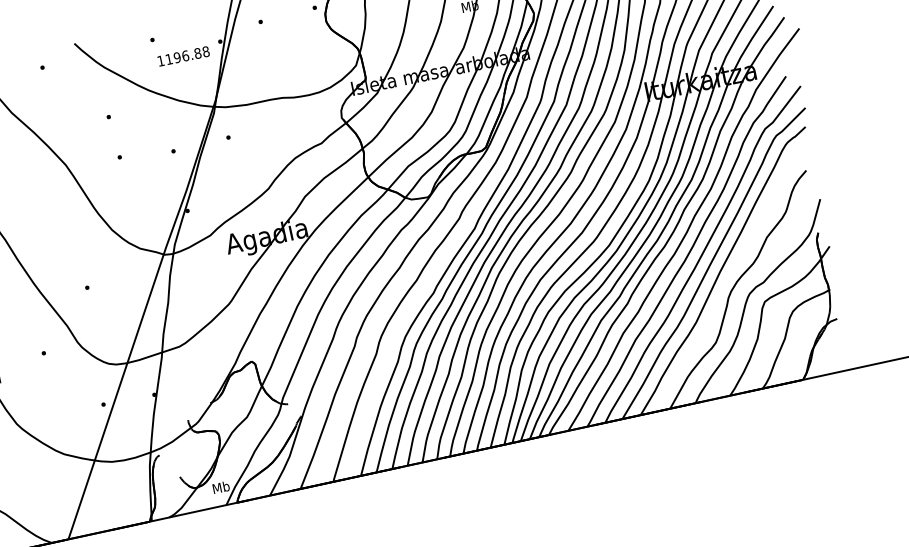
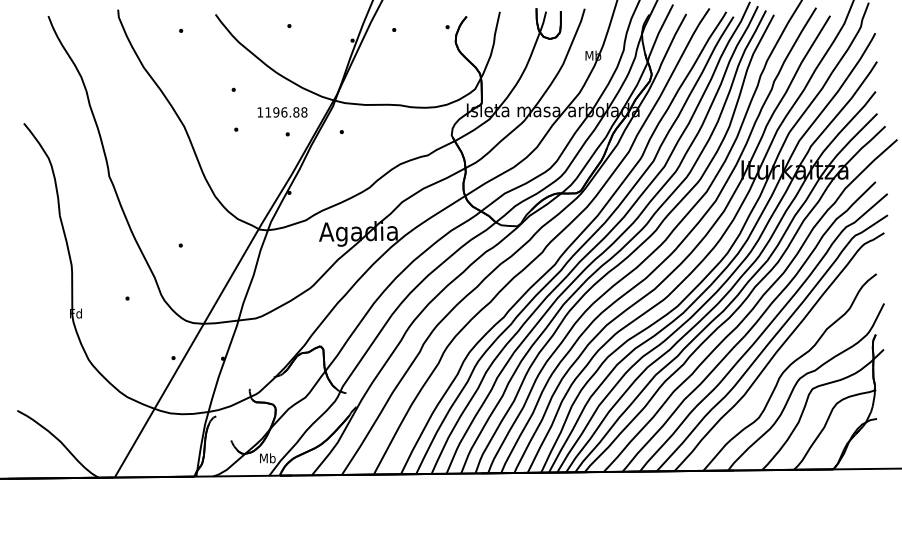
text: (183, 56) -> (282, 112), moved

